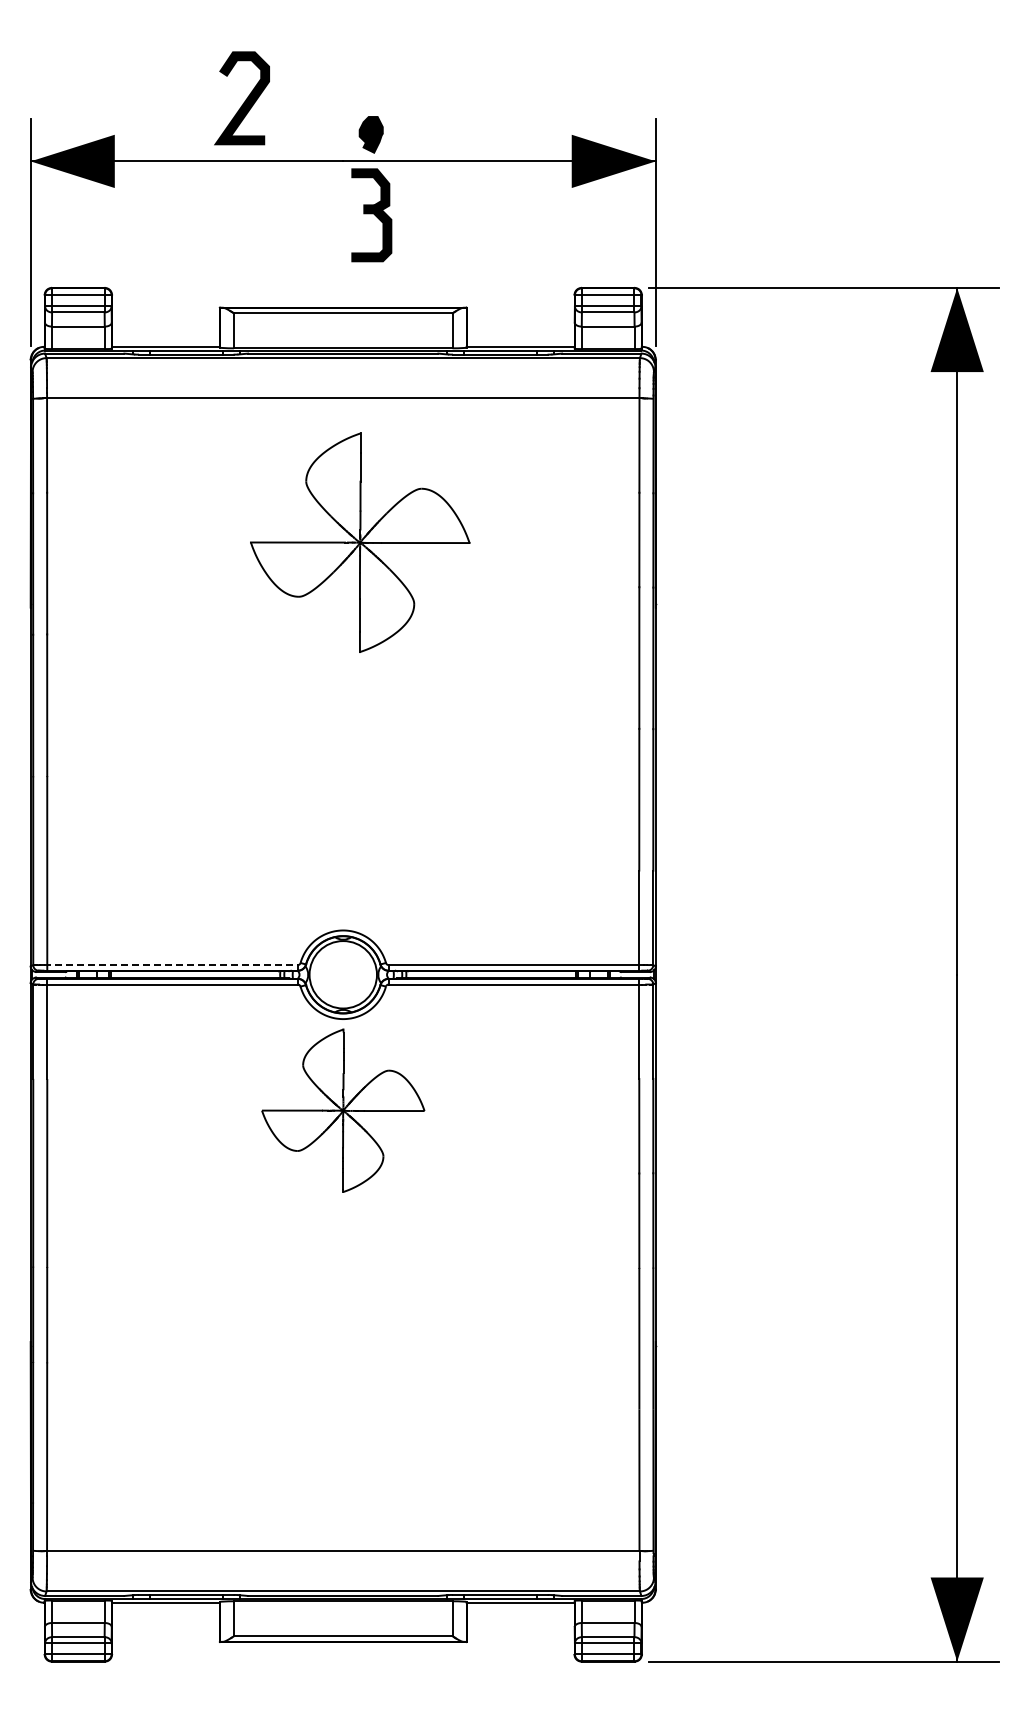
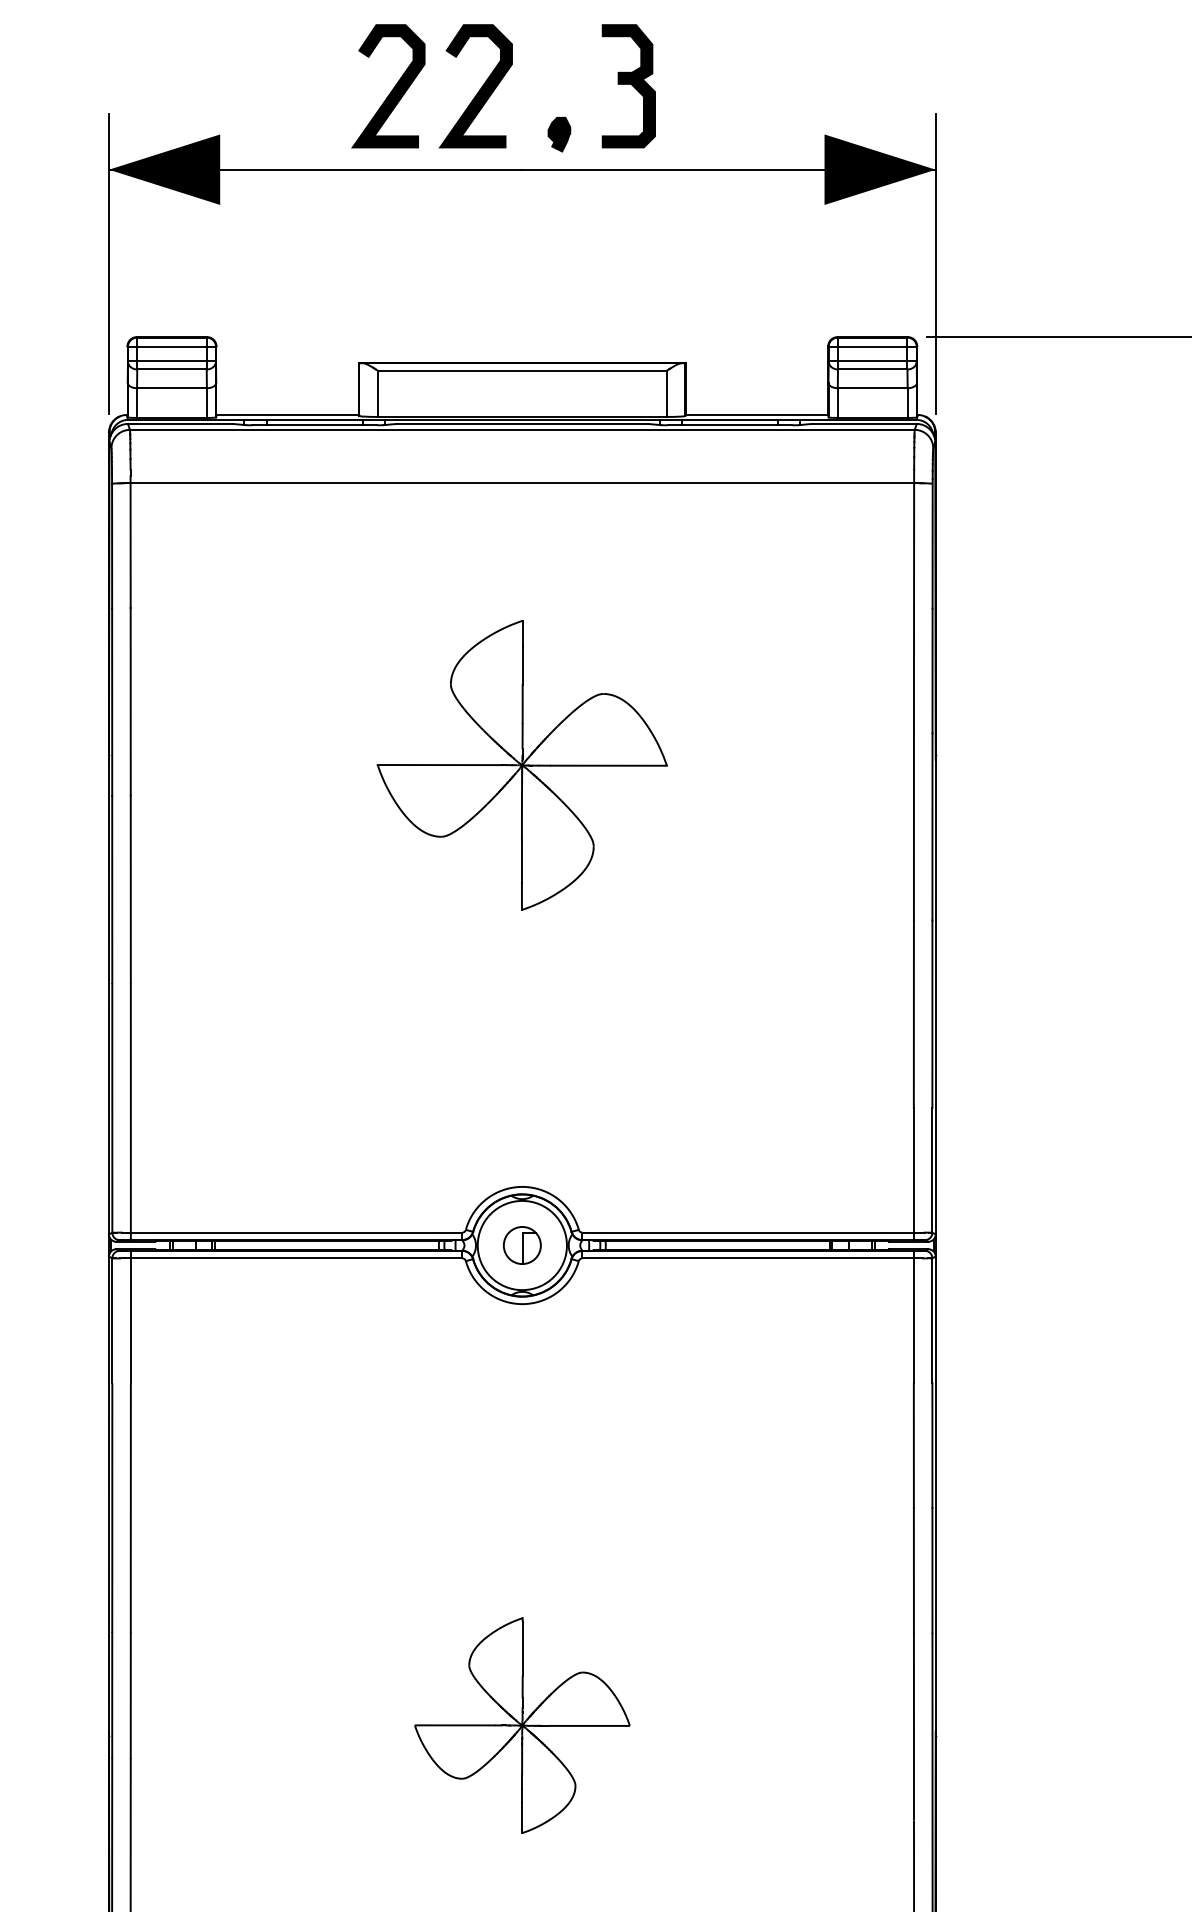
curve: (311, 99) -> (480, 87), added
part: (371, 134) -> (559, 134), size x0.71
part: (371, 215) -> (628, 86), moved
part: (360, 542) -> (522, 765), moved
line: (171, 965) -> (295, 1233), dashed -> solid
part: (343, 974) -> (522, 1245), added
part: (343, 1110) -> (522, 1725), moved

